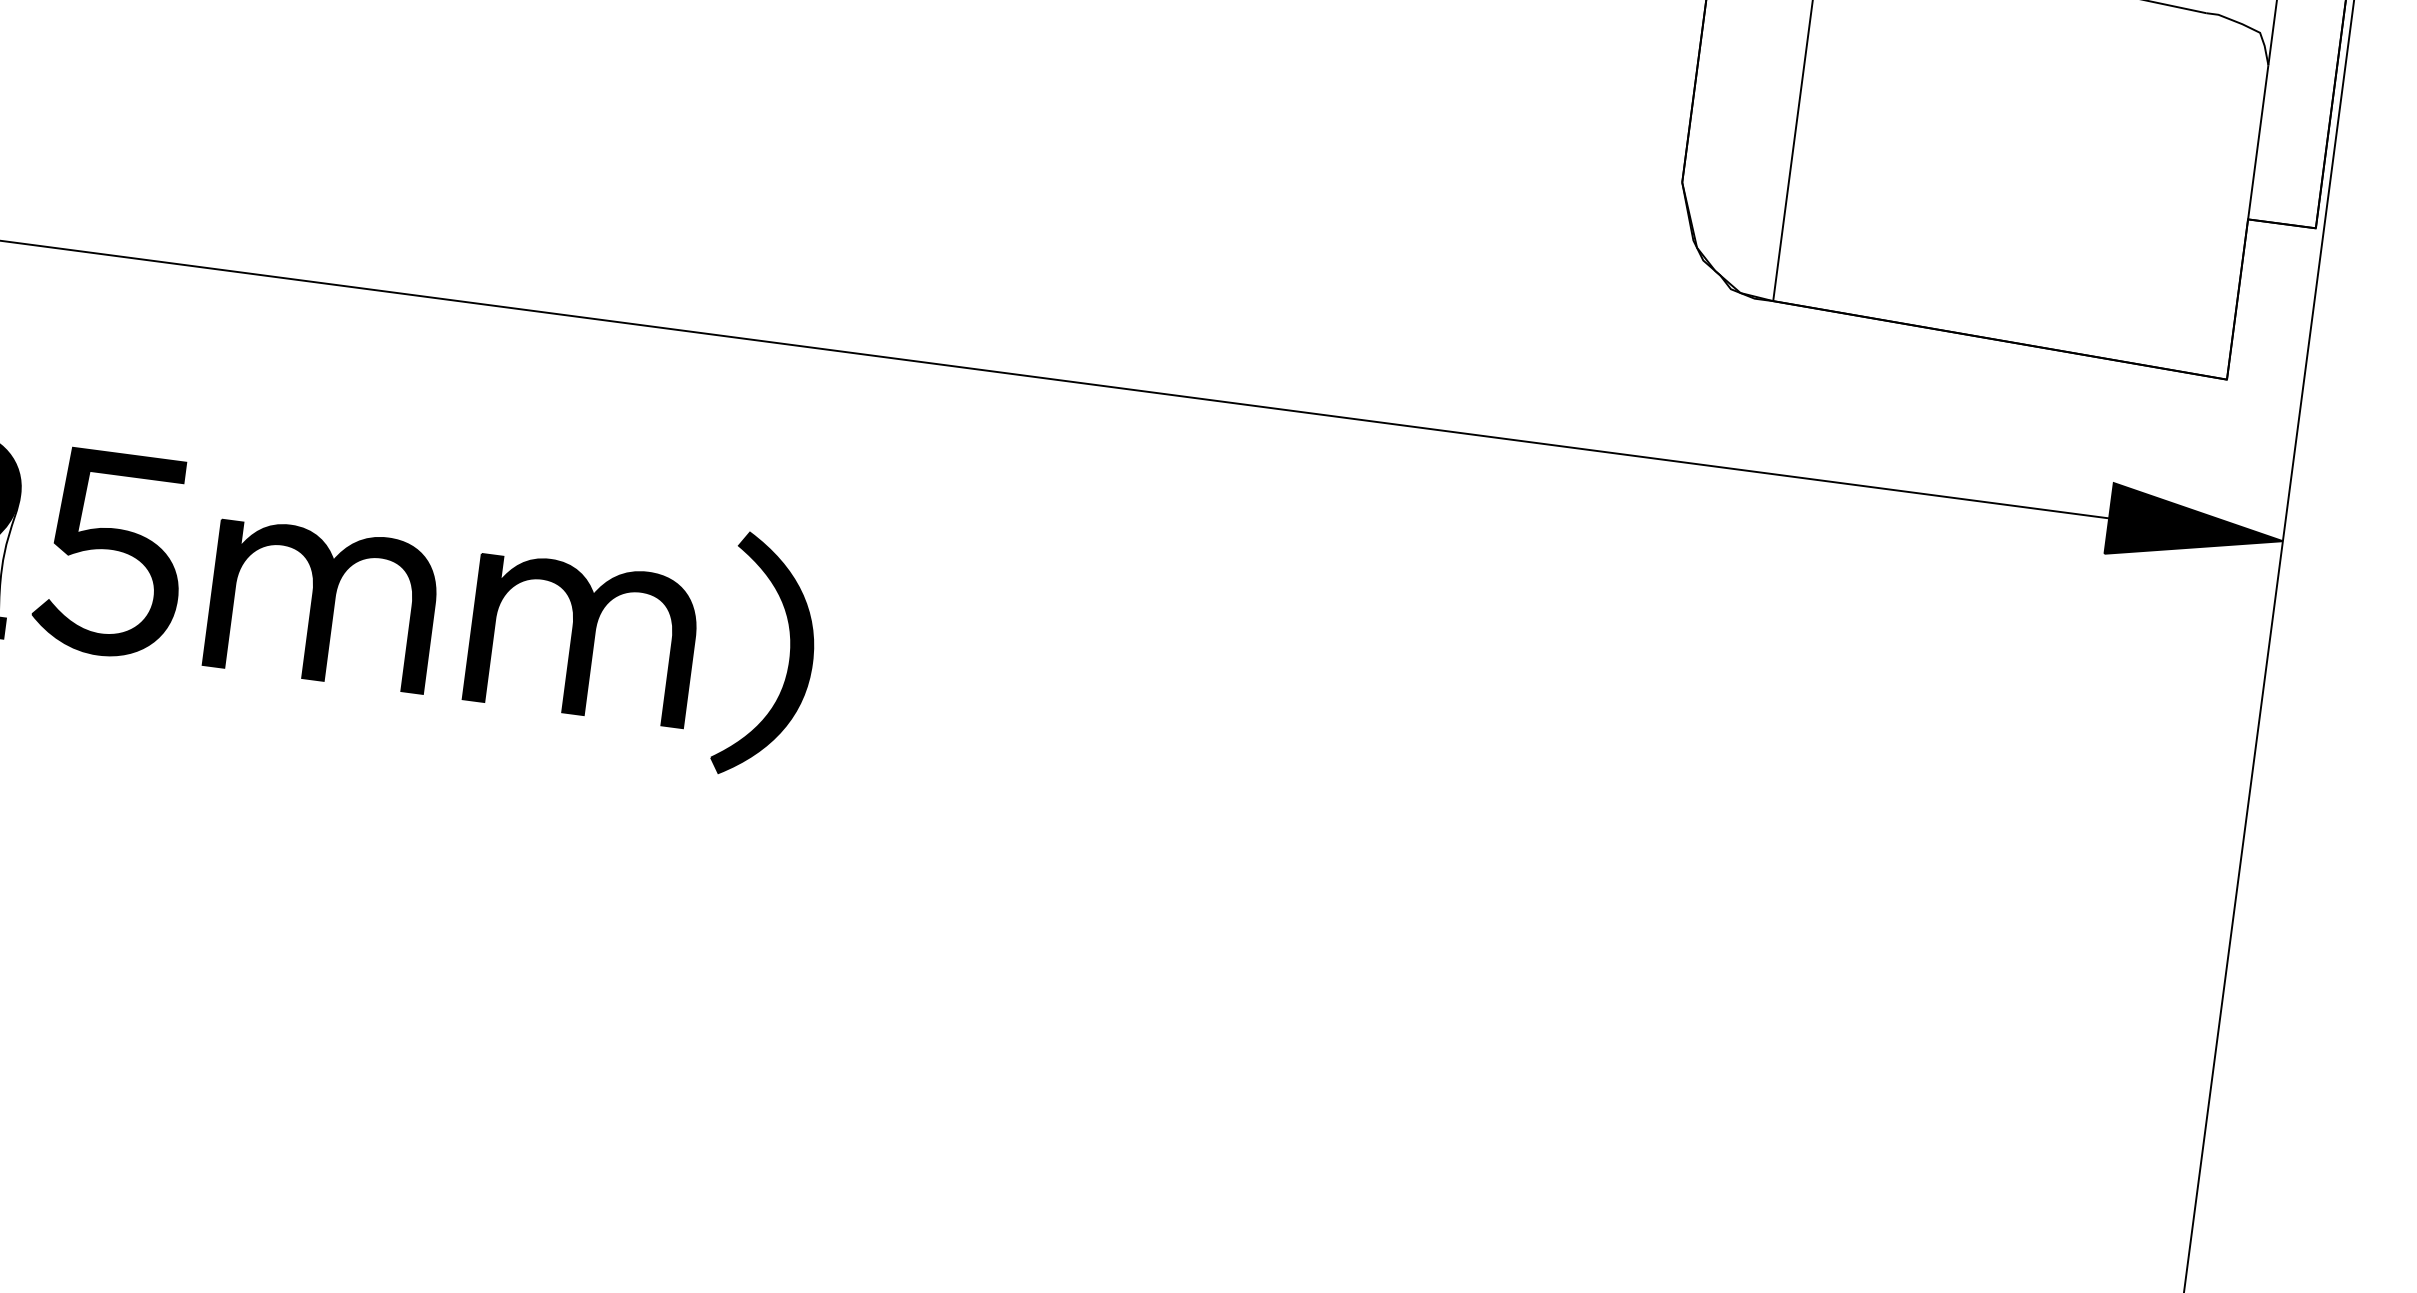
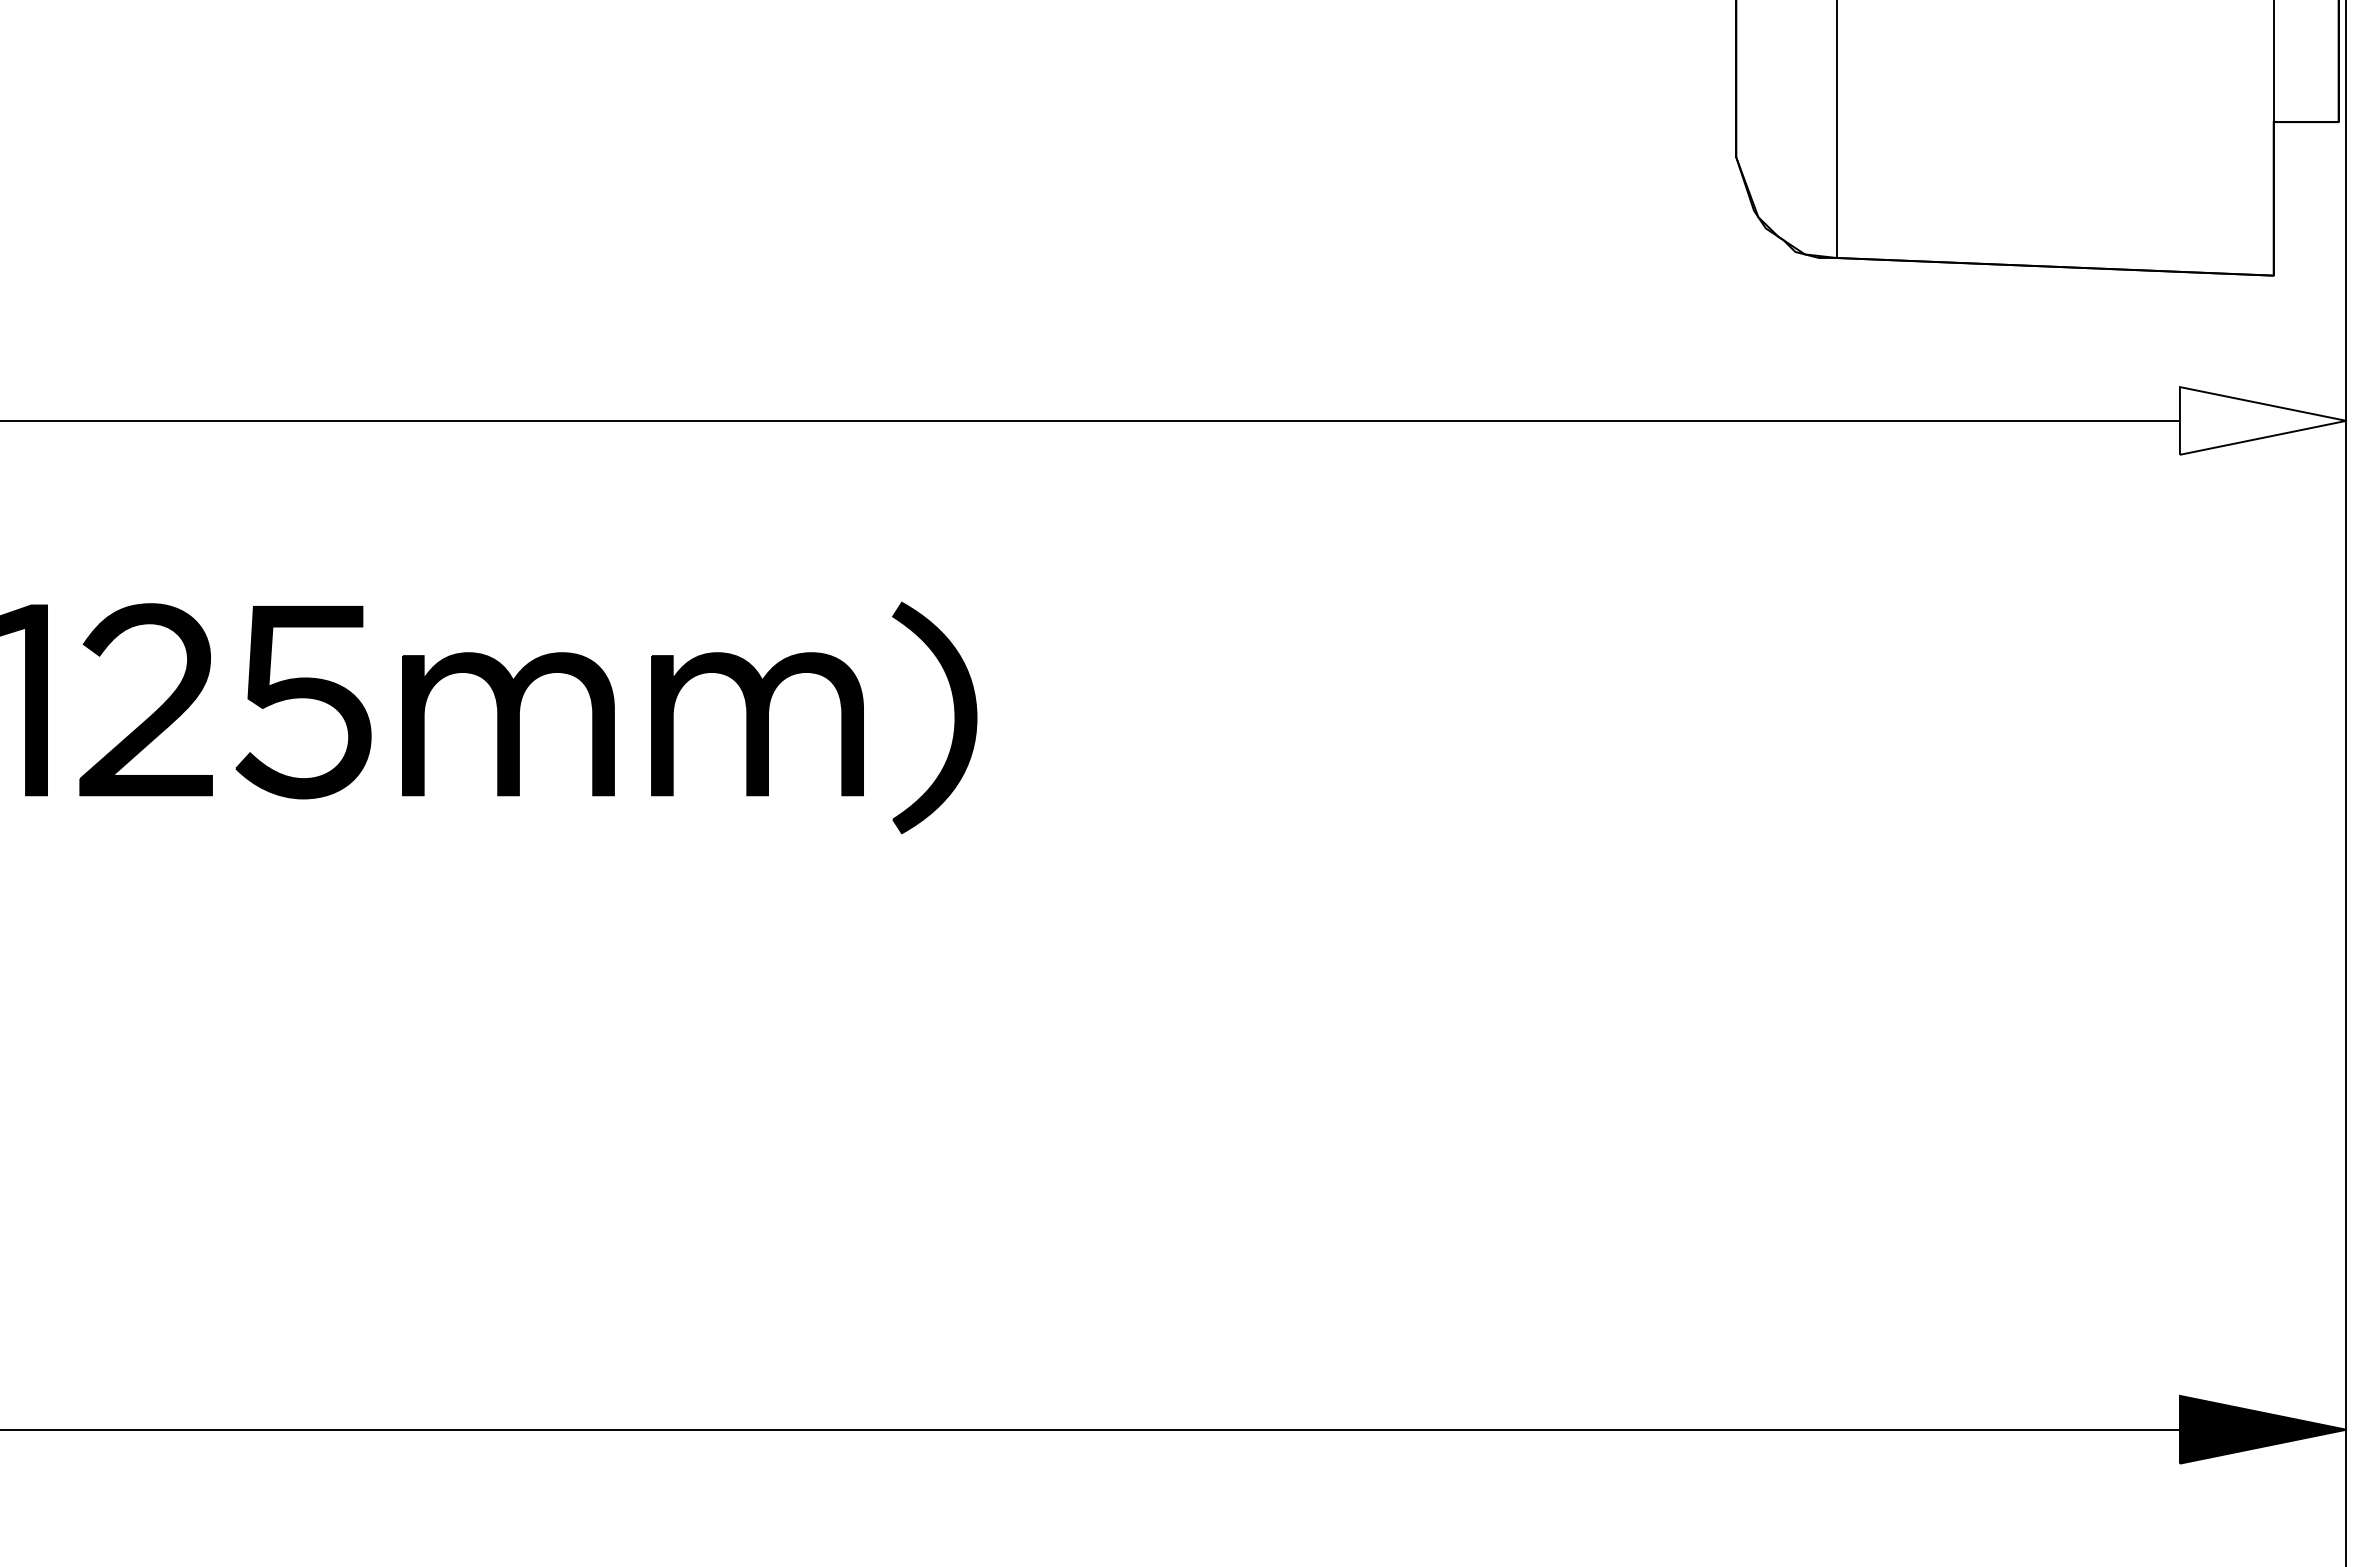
fill: (2195, 529) -> (2262, 420), removed

